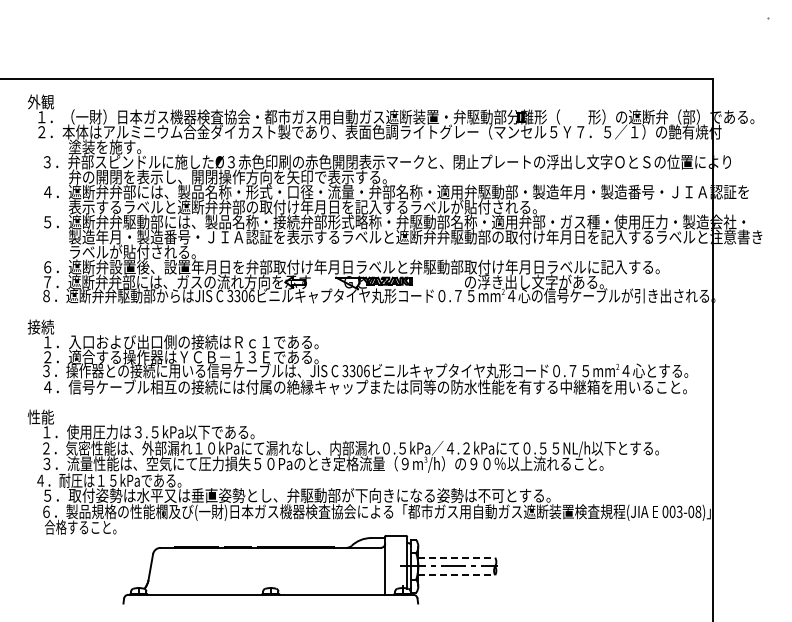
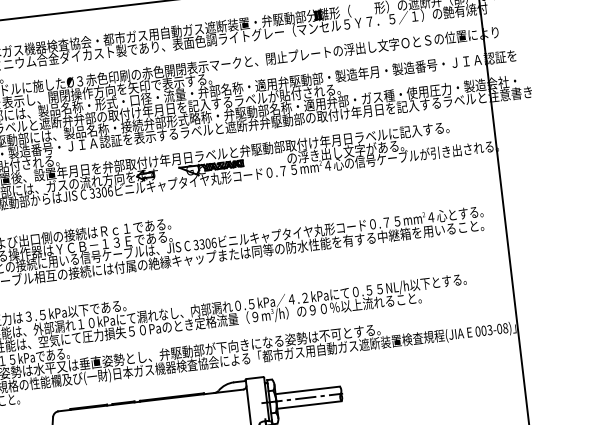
line: (457, 557) -> (308, 390), dashed -> solid
line: (457, 575) -> (310, 405), dashed -> solid

